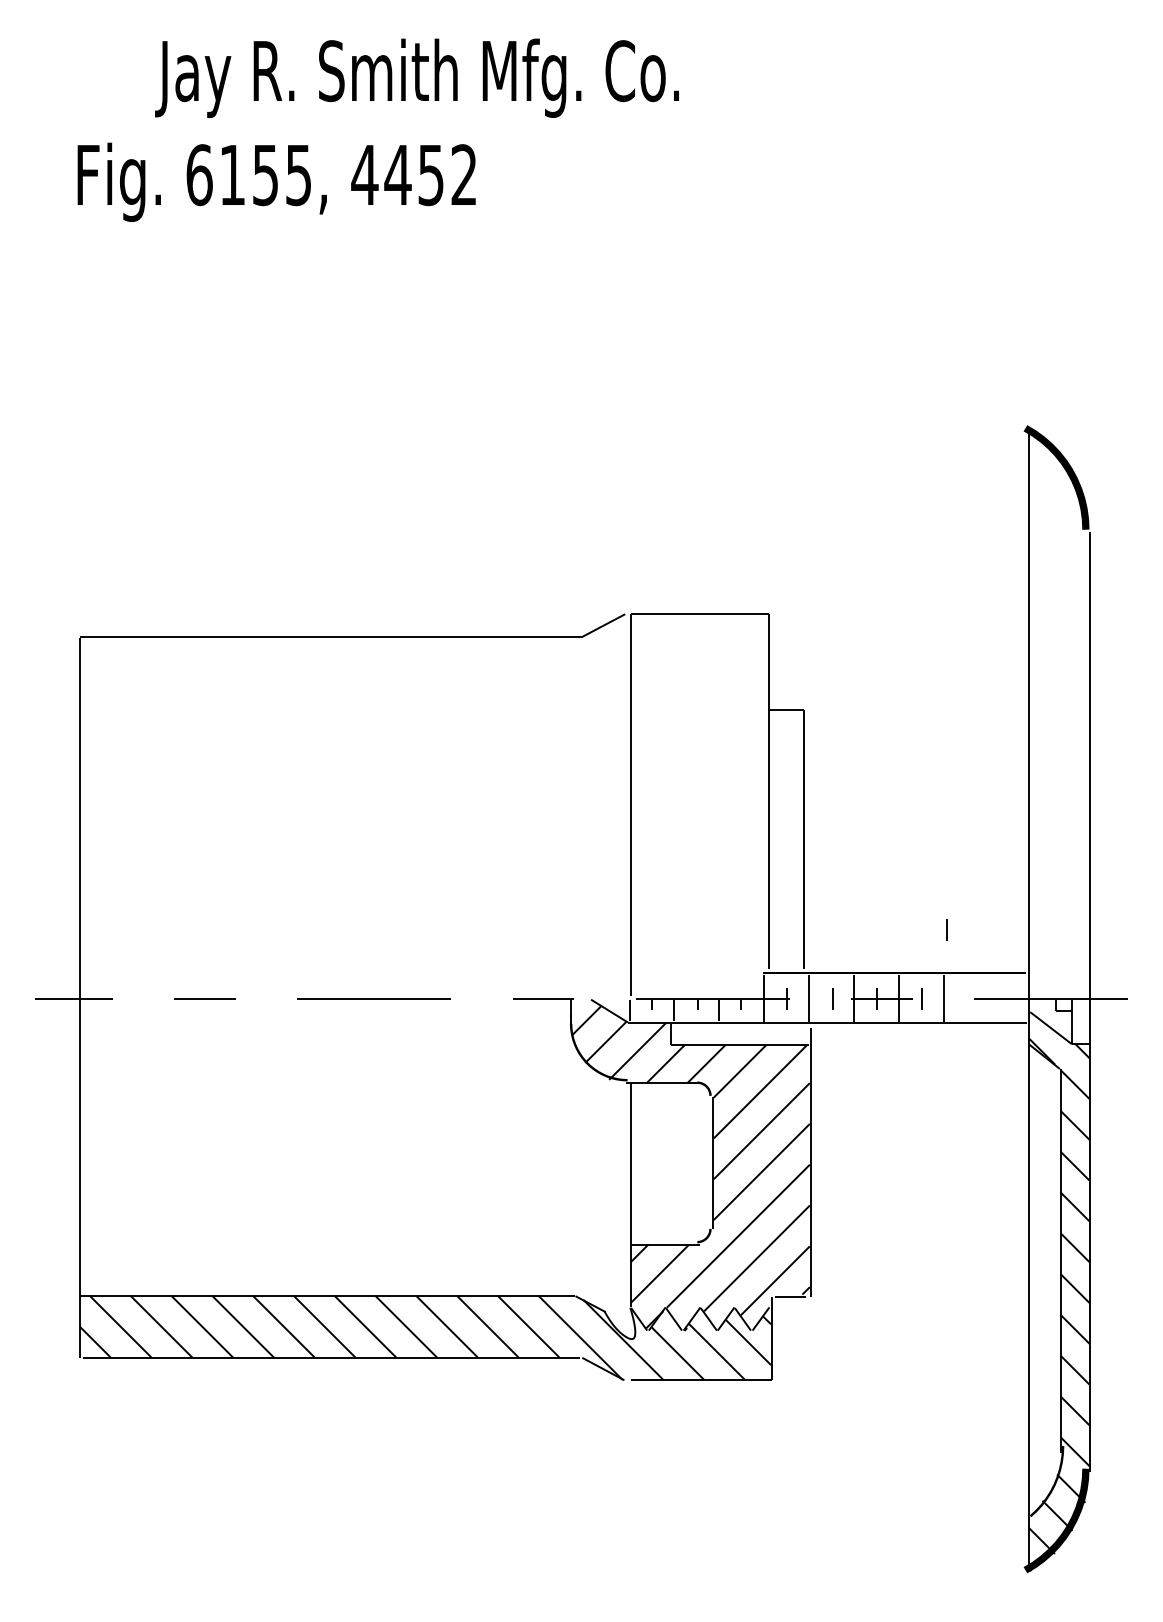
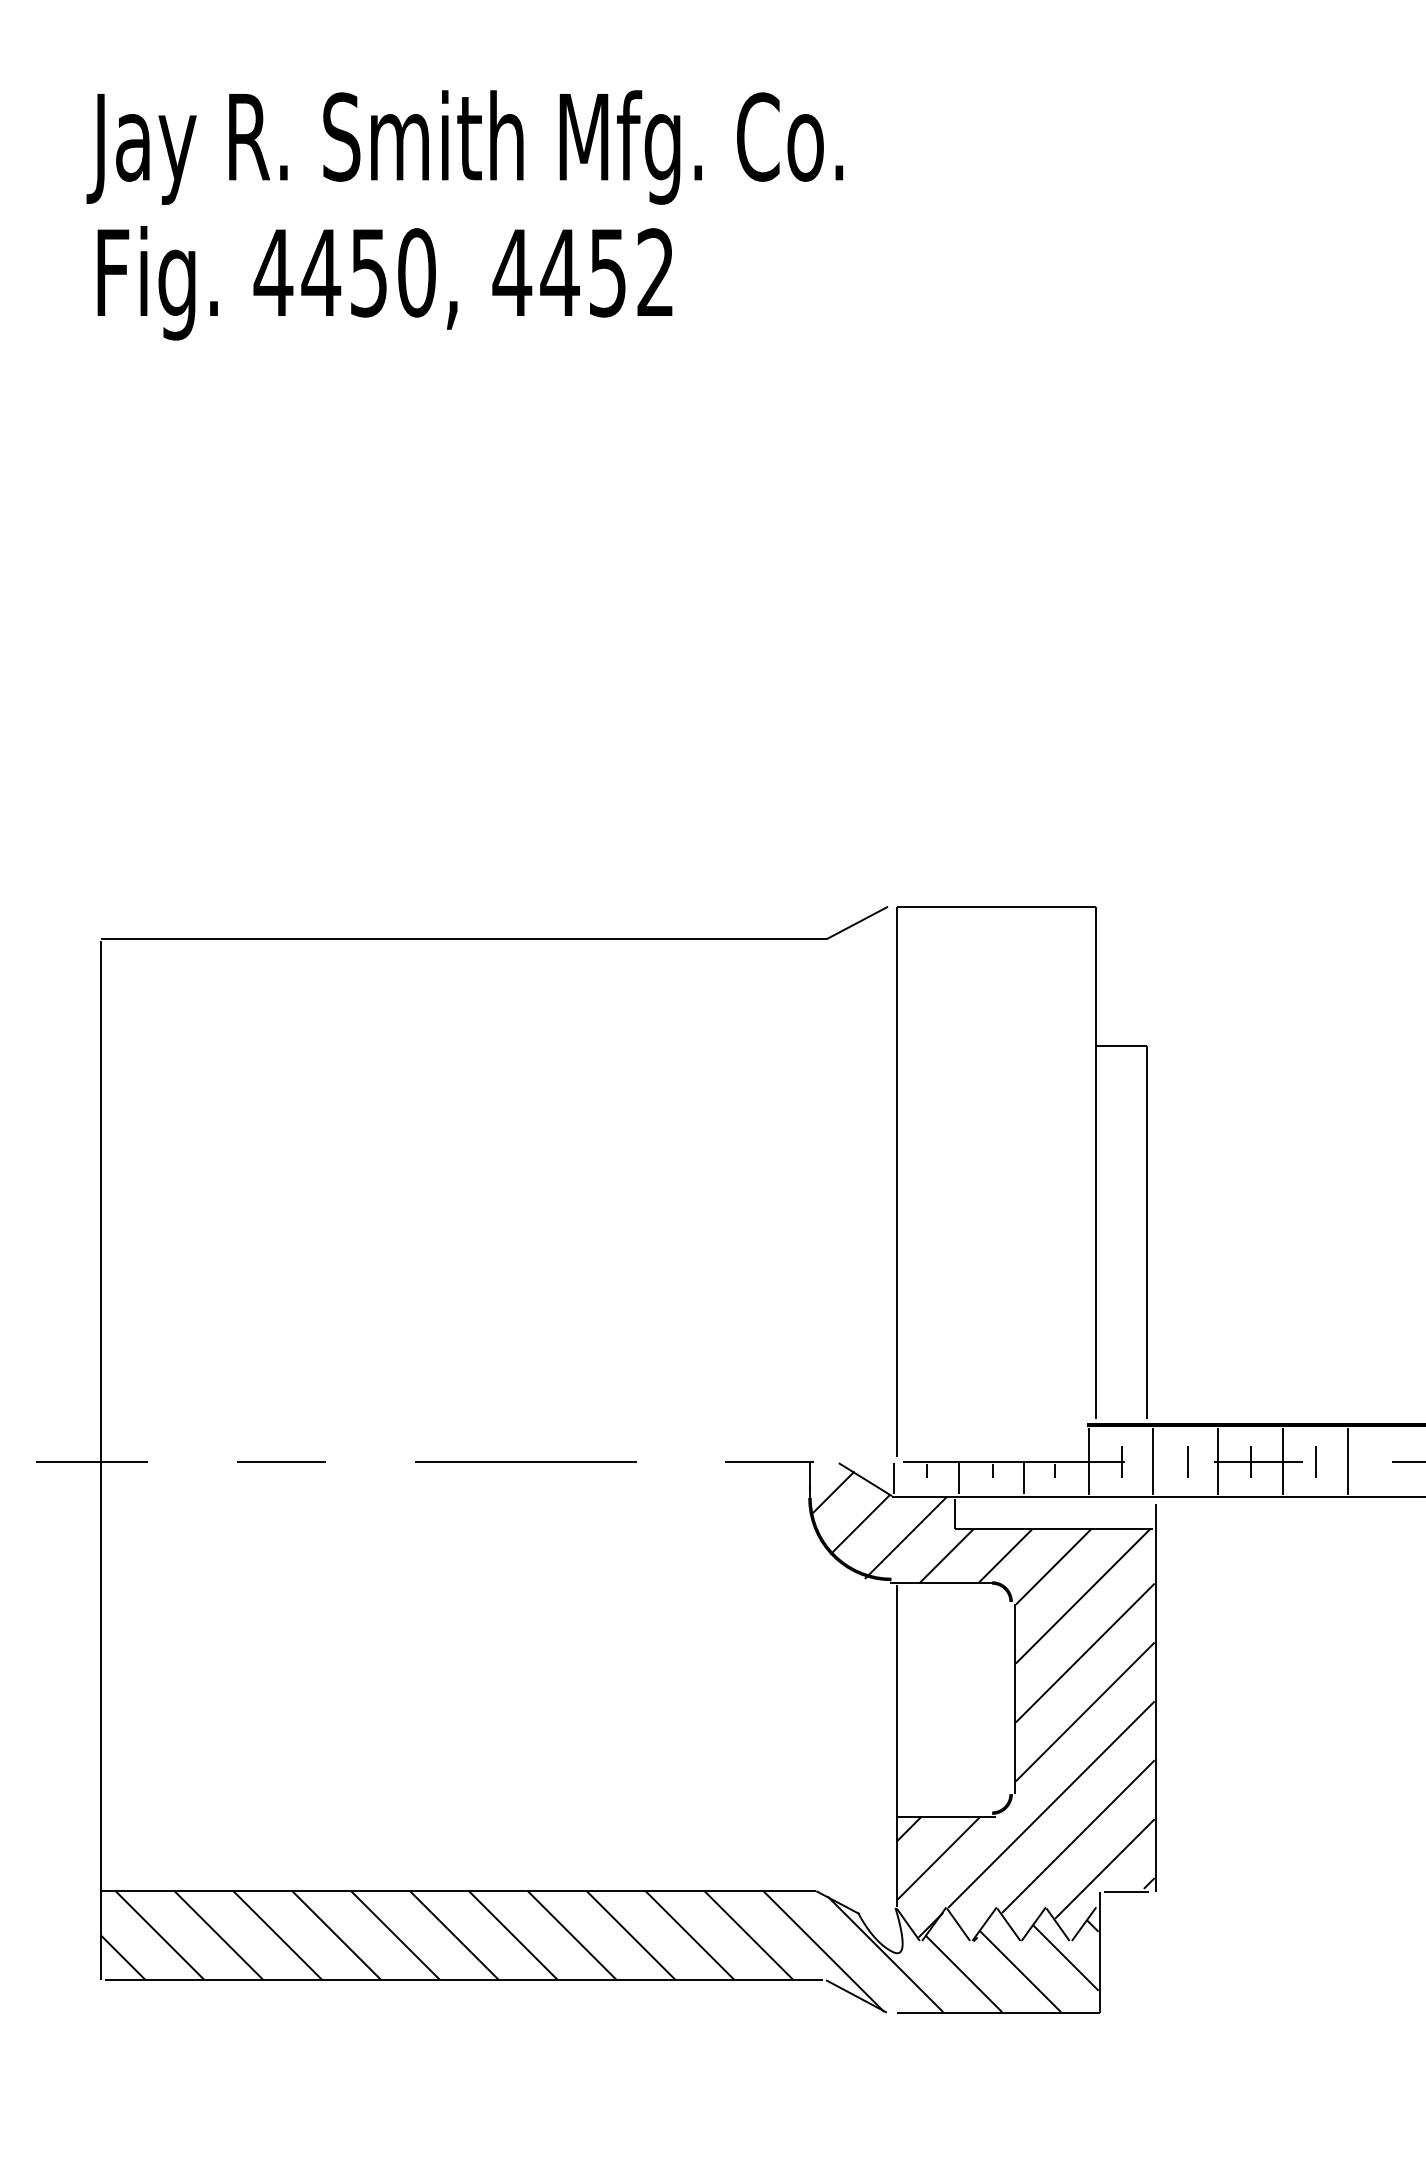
text: (416, 77) -> (464, 146), moved
text: (248, 175) -> (344, 273), 6155, -> 4450,
line: (946, 929) -> (1351, 1361), removed

